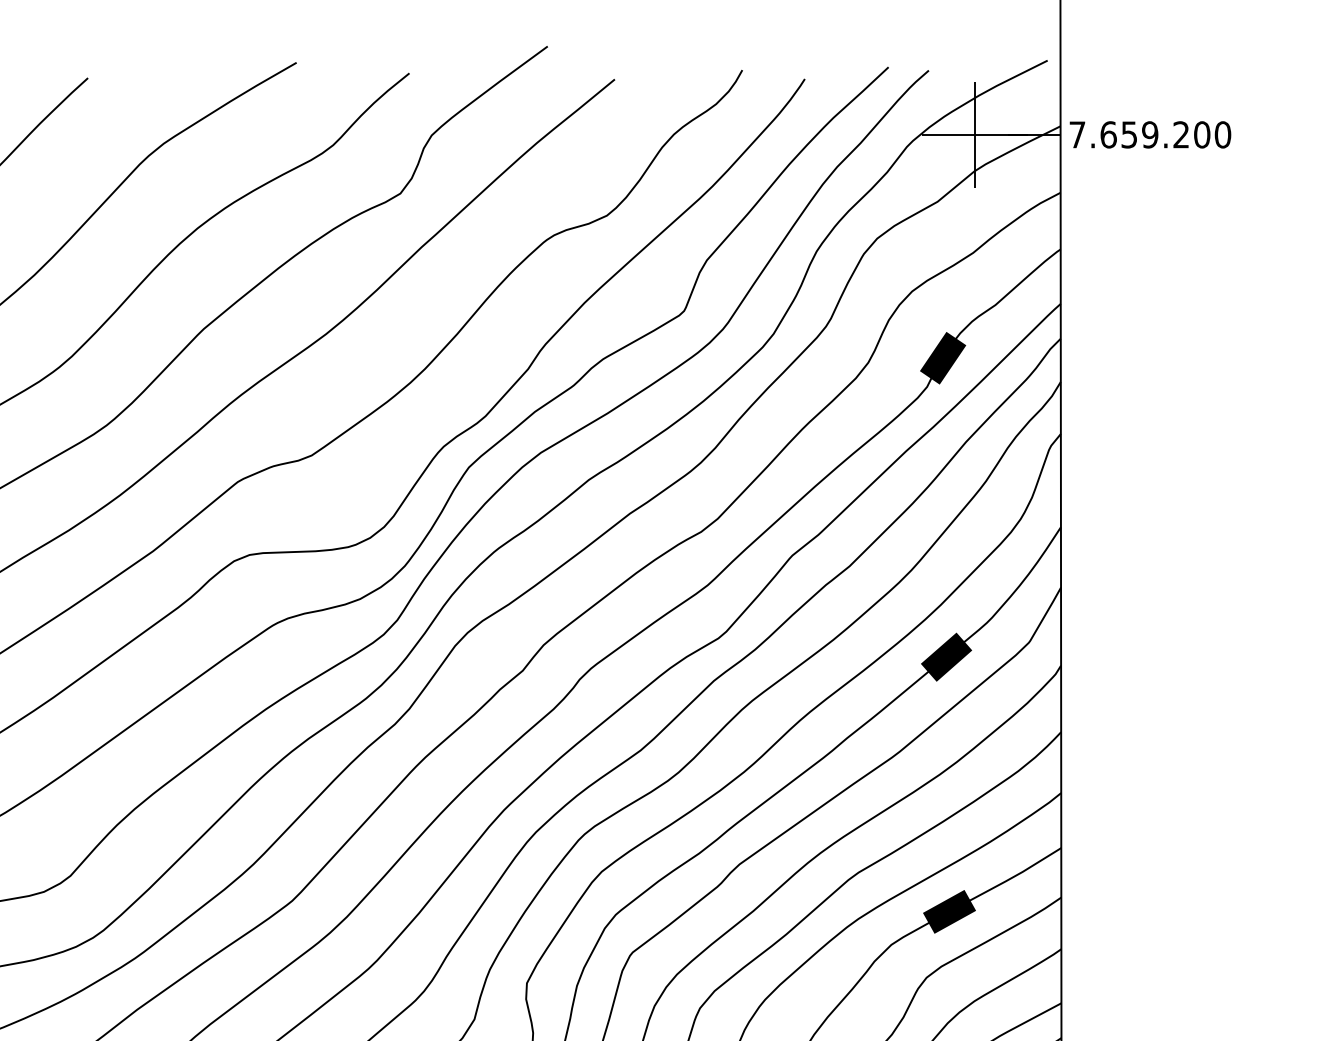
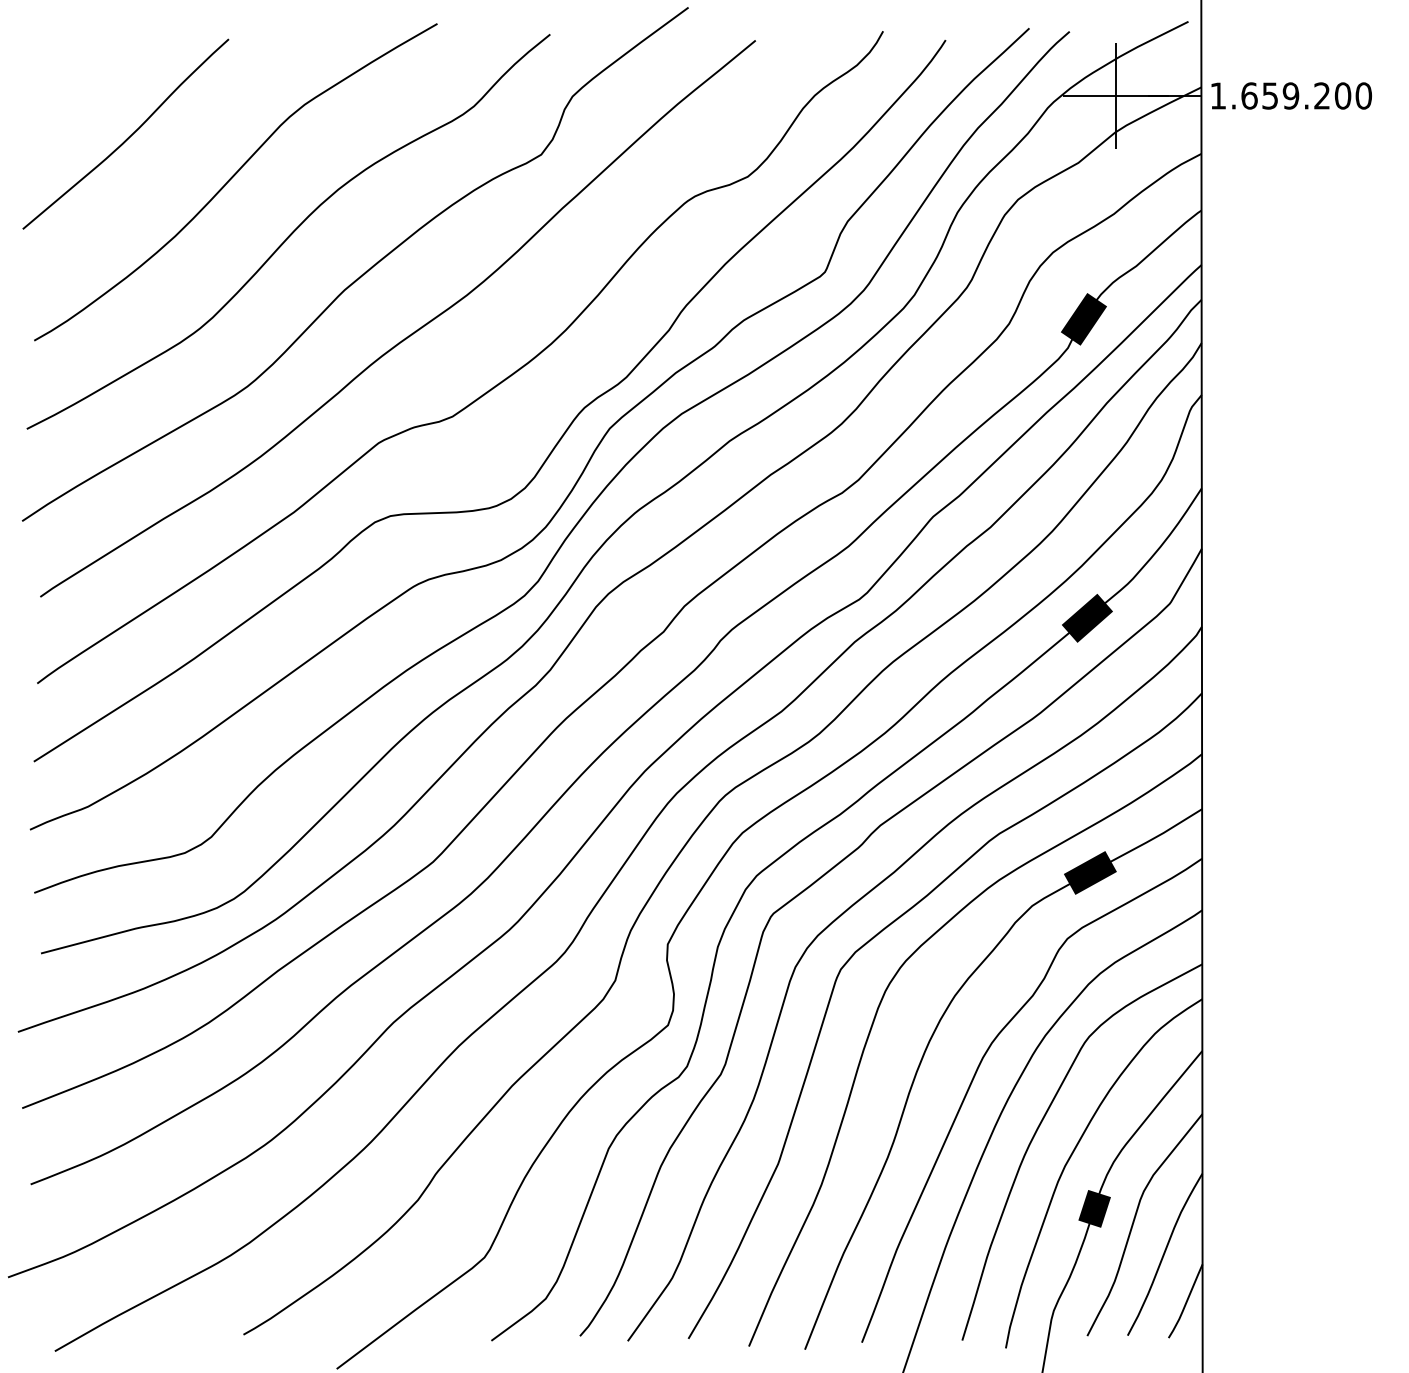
text: (1076, 134) -> (1217, 95), 7.659.200 -> 1.659.200

